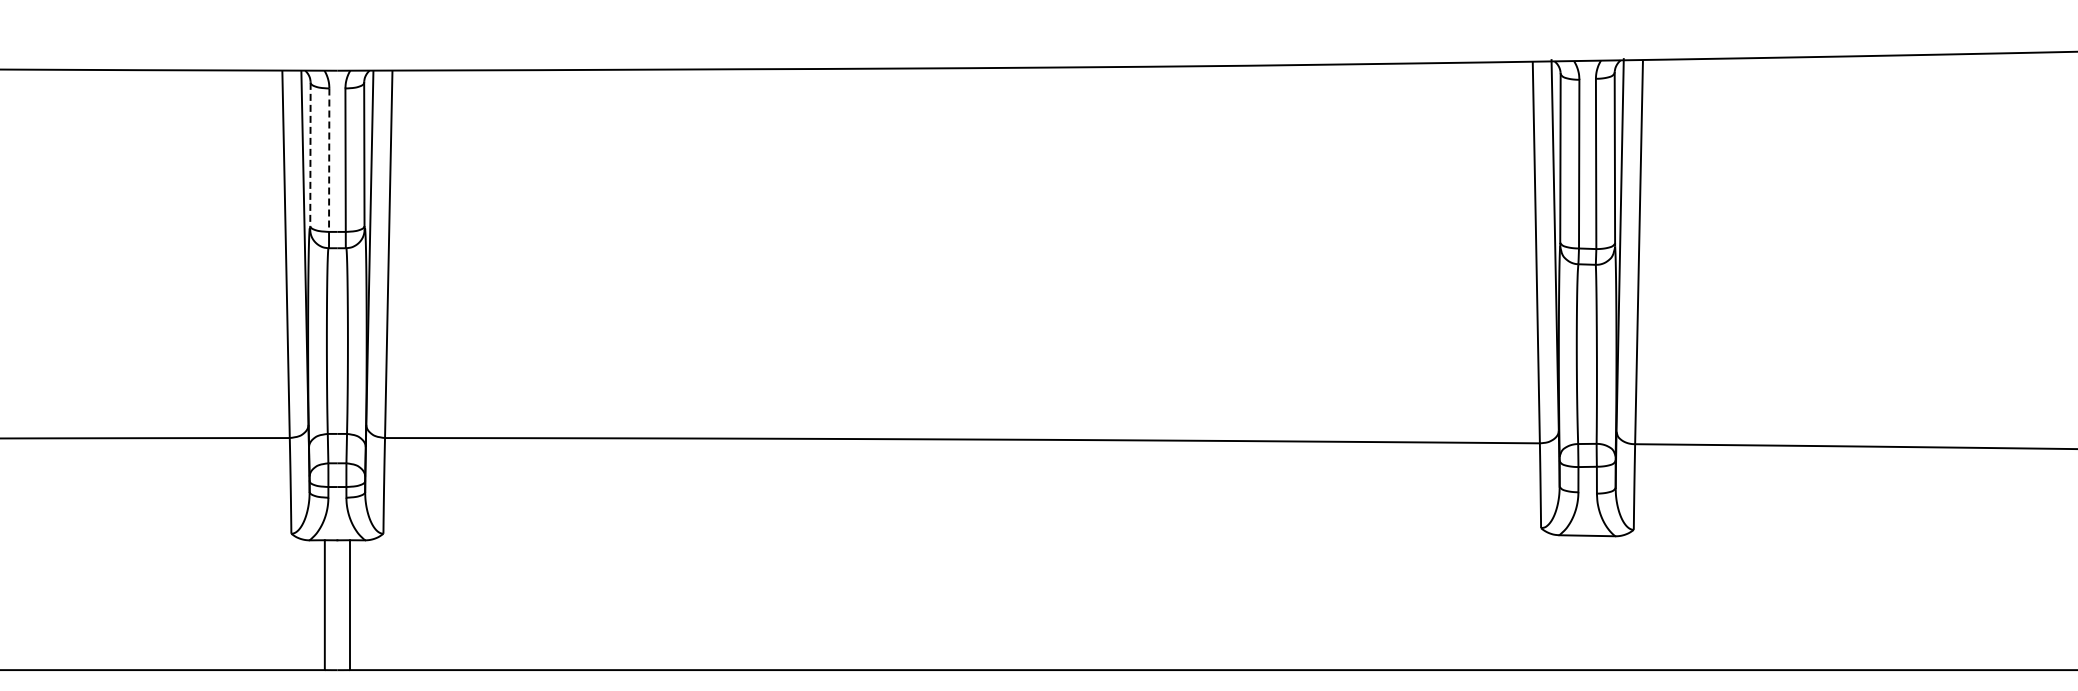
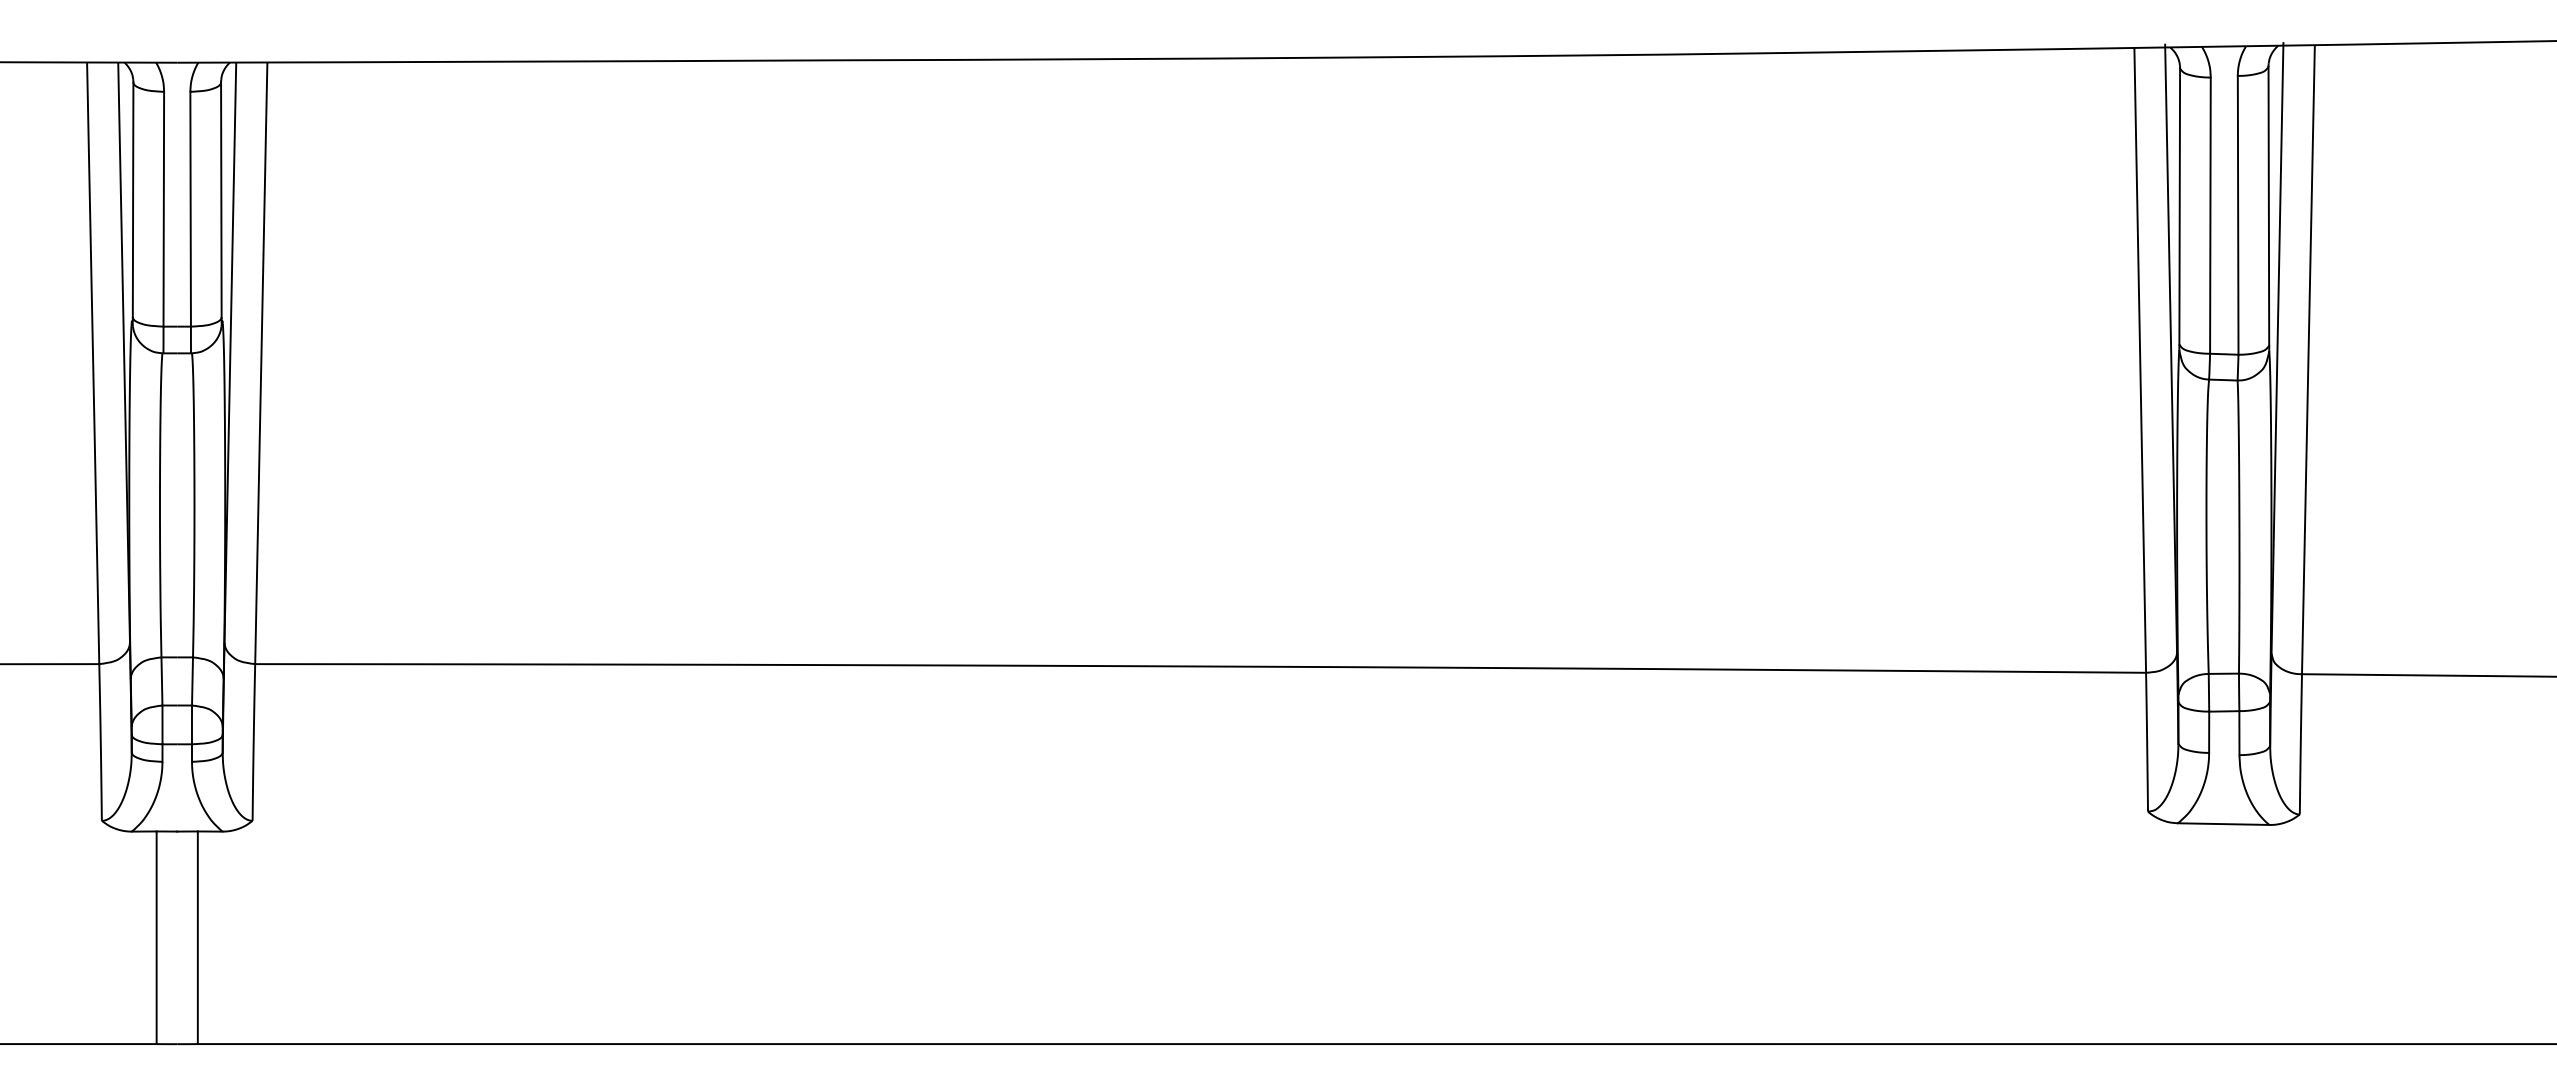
line: (310, 154) -> (133, 199), dashed -> solid
line: (329, 160) -> (164, 209), dashed -> solid

